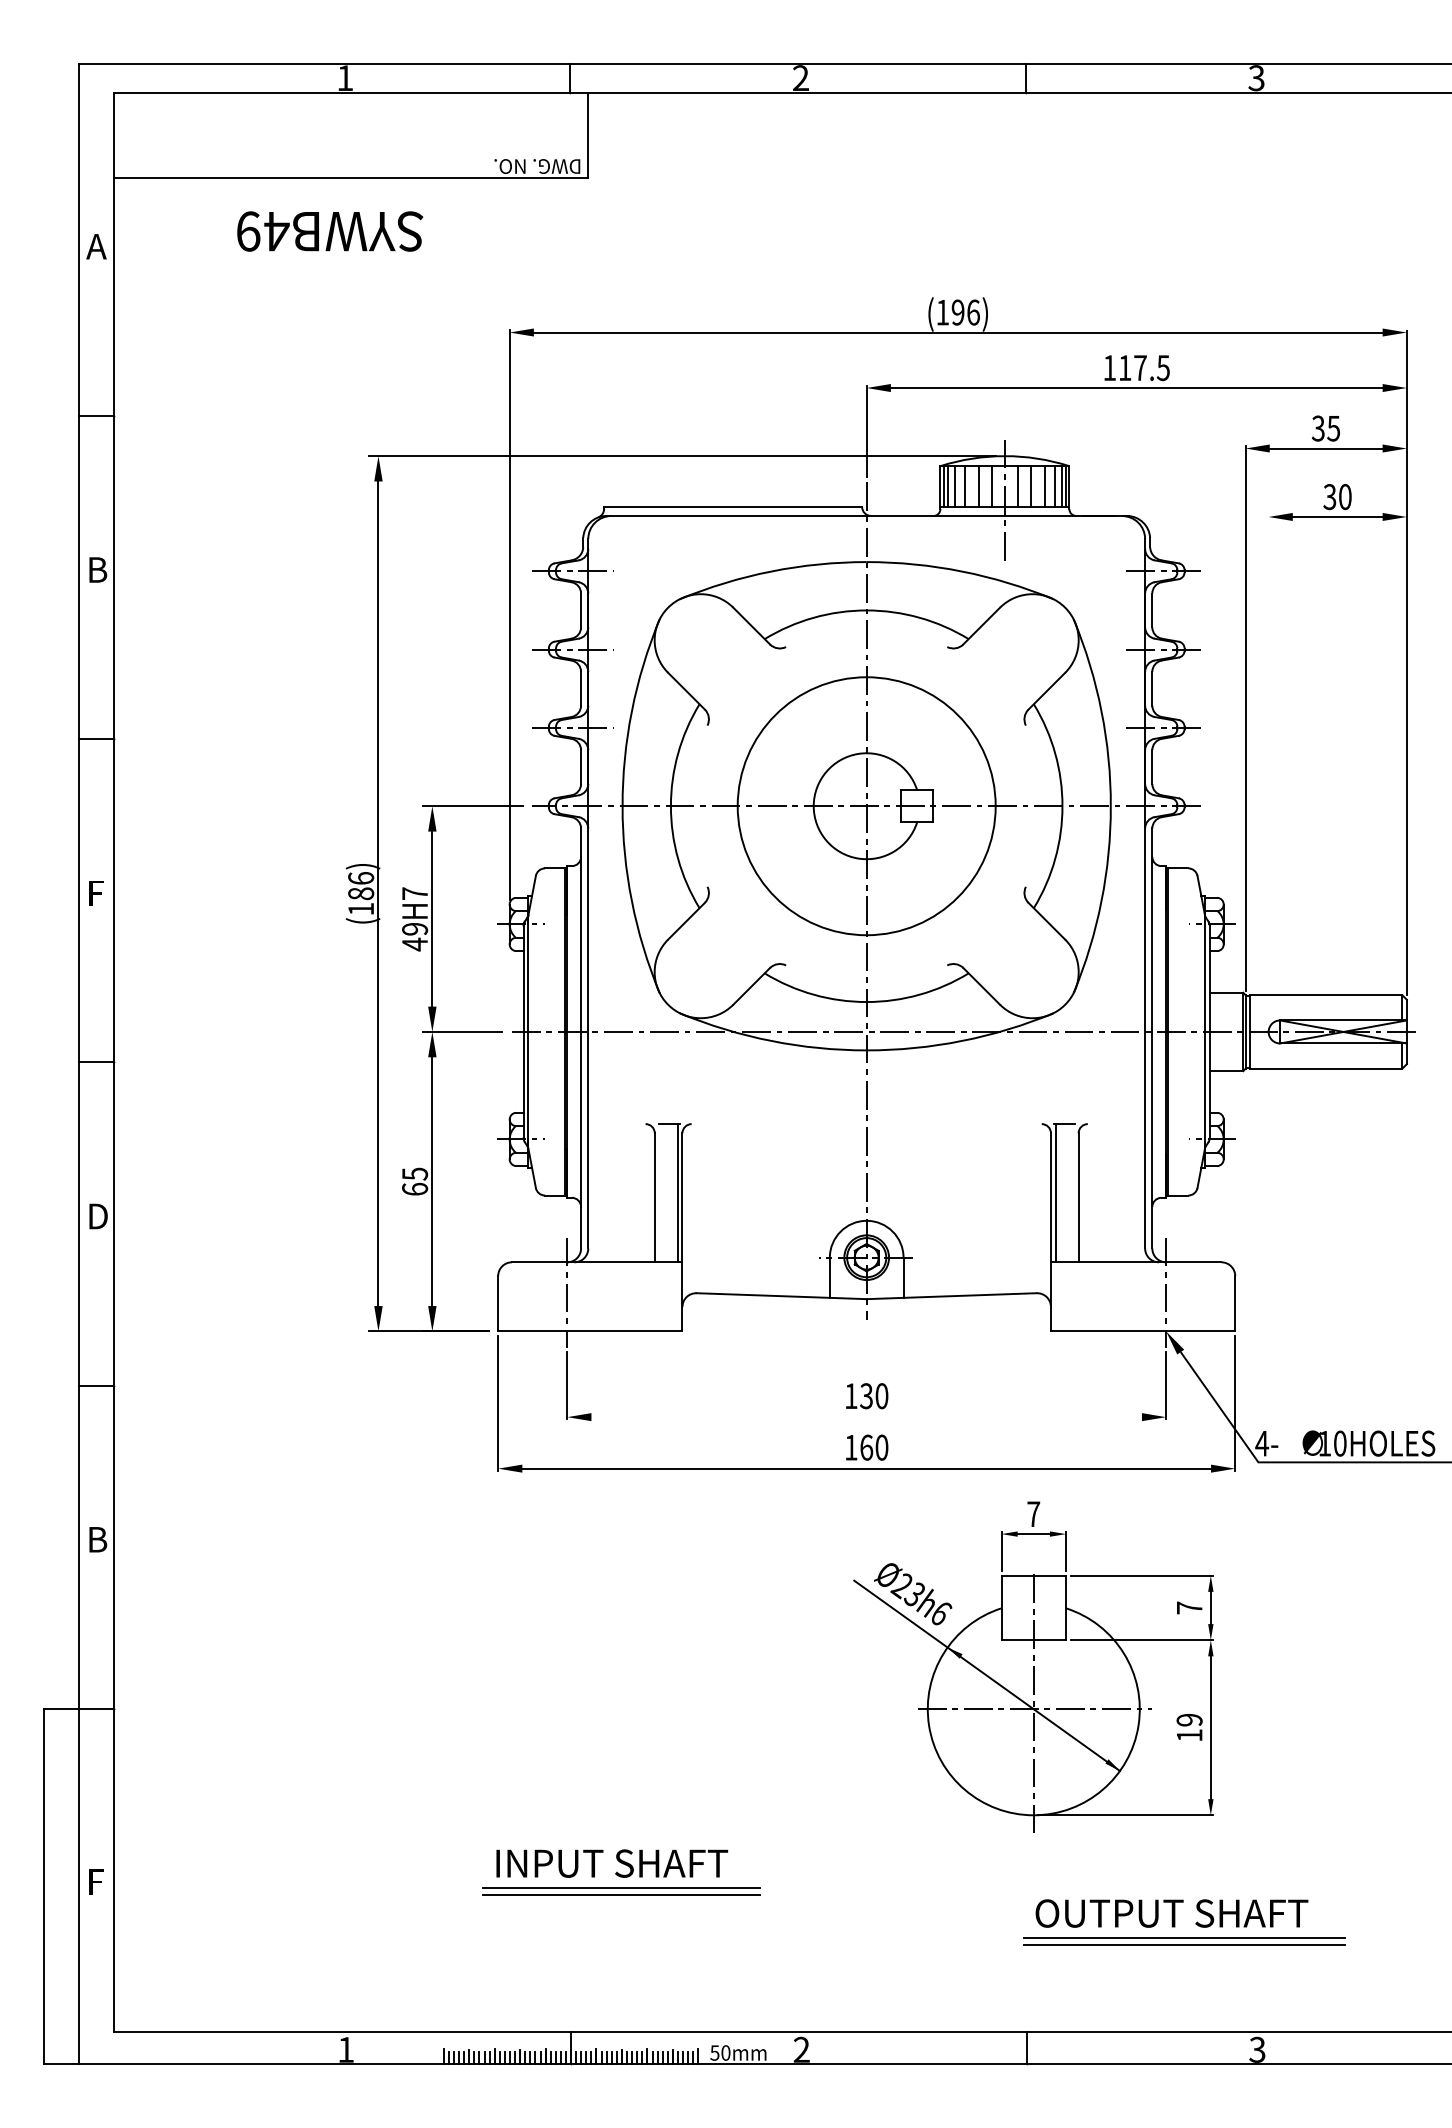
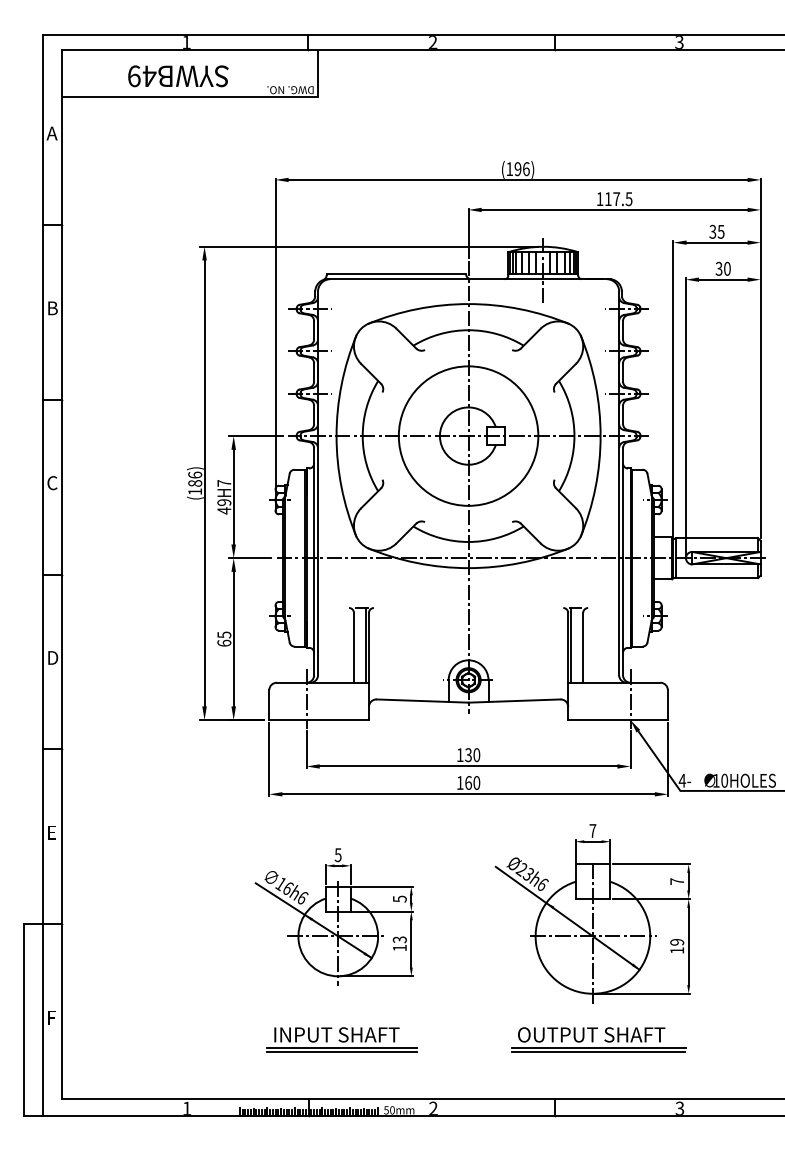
text: (330, 231) -> (178, 76), moved
line: (1267, 769) -> (685, 416), added
text: (97, 893) -> (52, 483), F -> C
line: (866, 1417) -> (468, 766), added
text: (97, 1539) -> (52, 832), B -> E
part: (1032, 1666) -> (592, 913), moved
part: (616, 1694) -> (333, 916), added
part: (620, 1872) -> (341, 1039), moved
part: (1184, 1922) -> (598, 1039), moved

